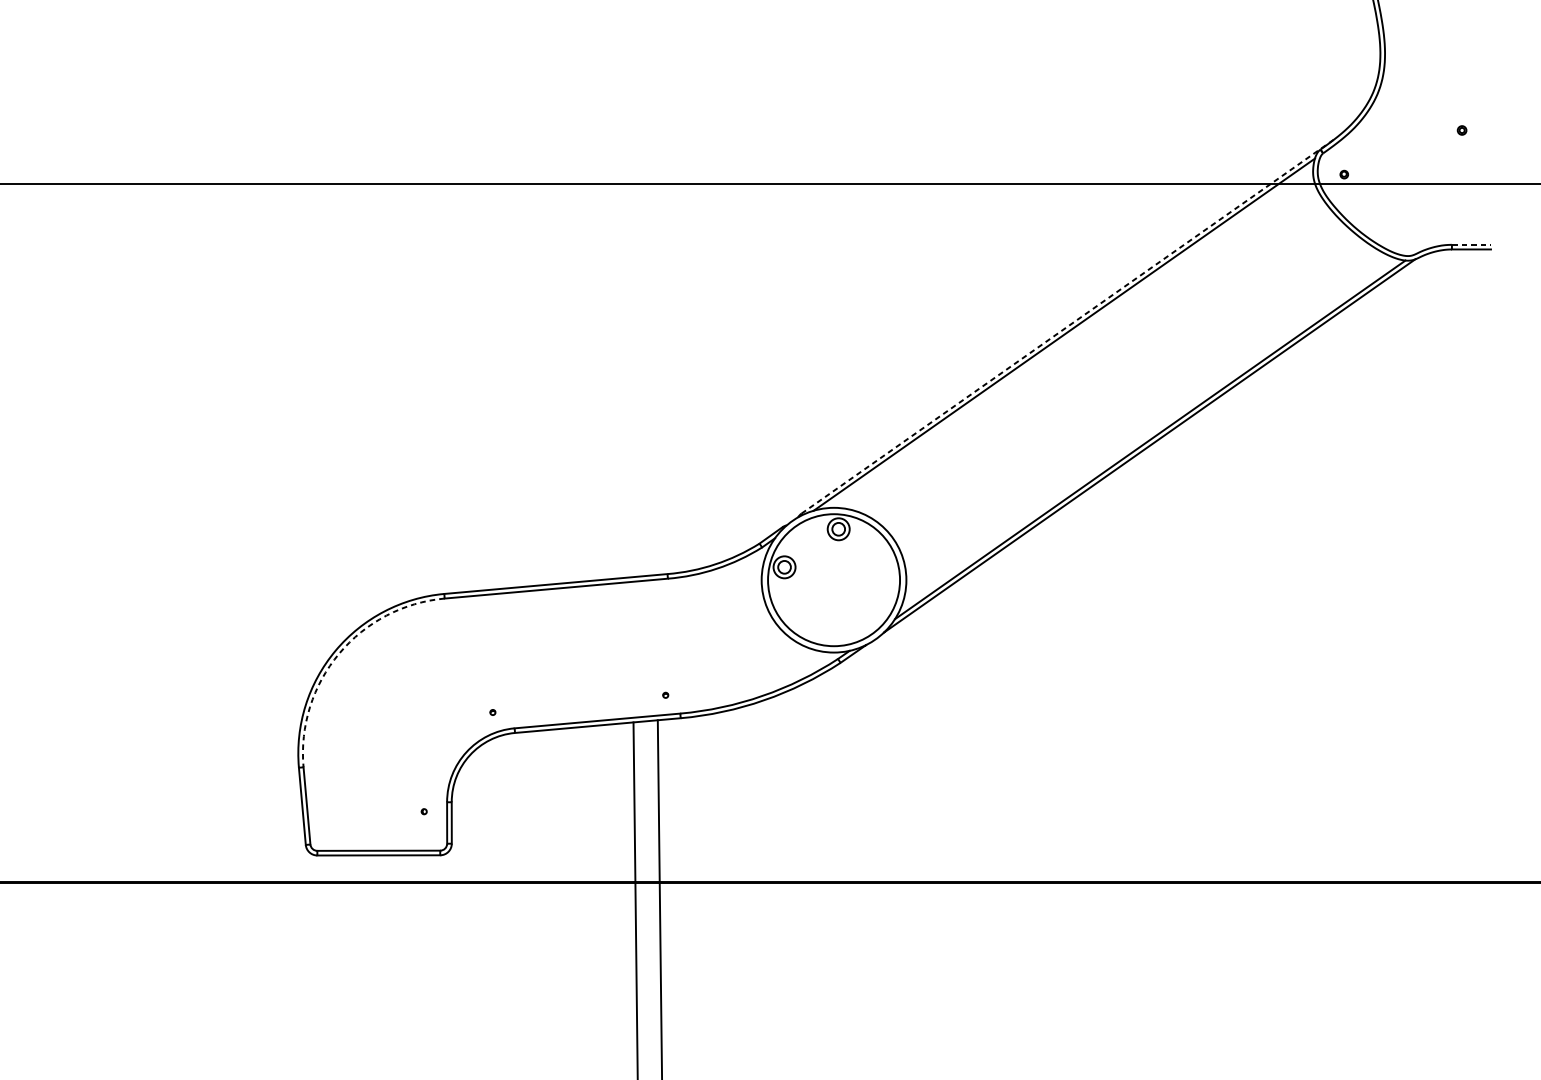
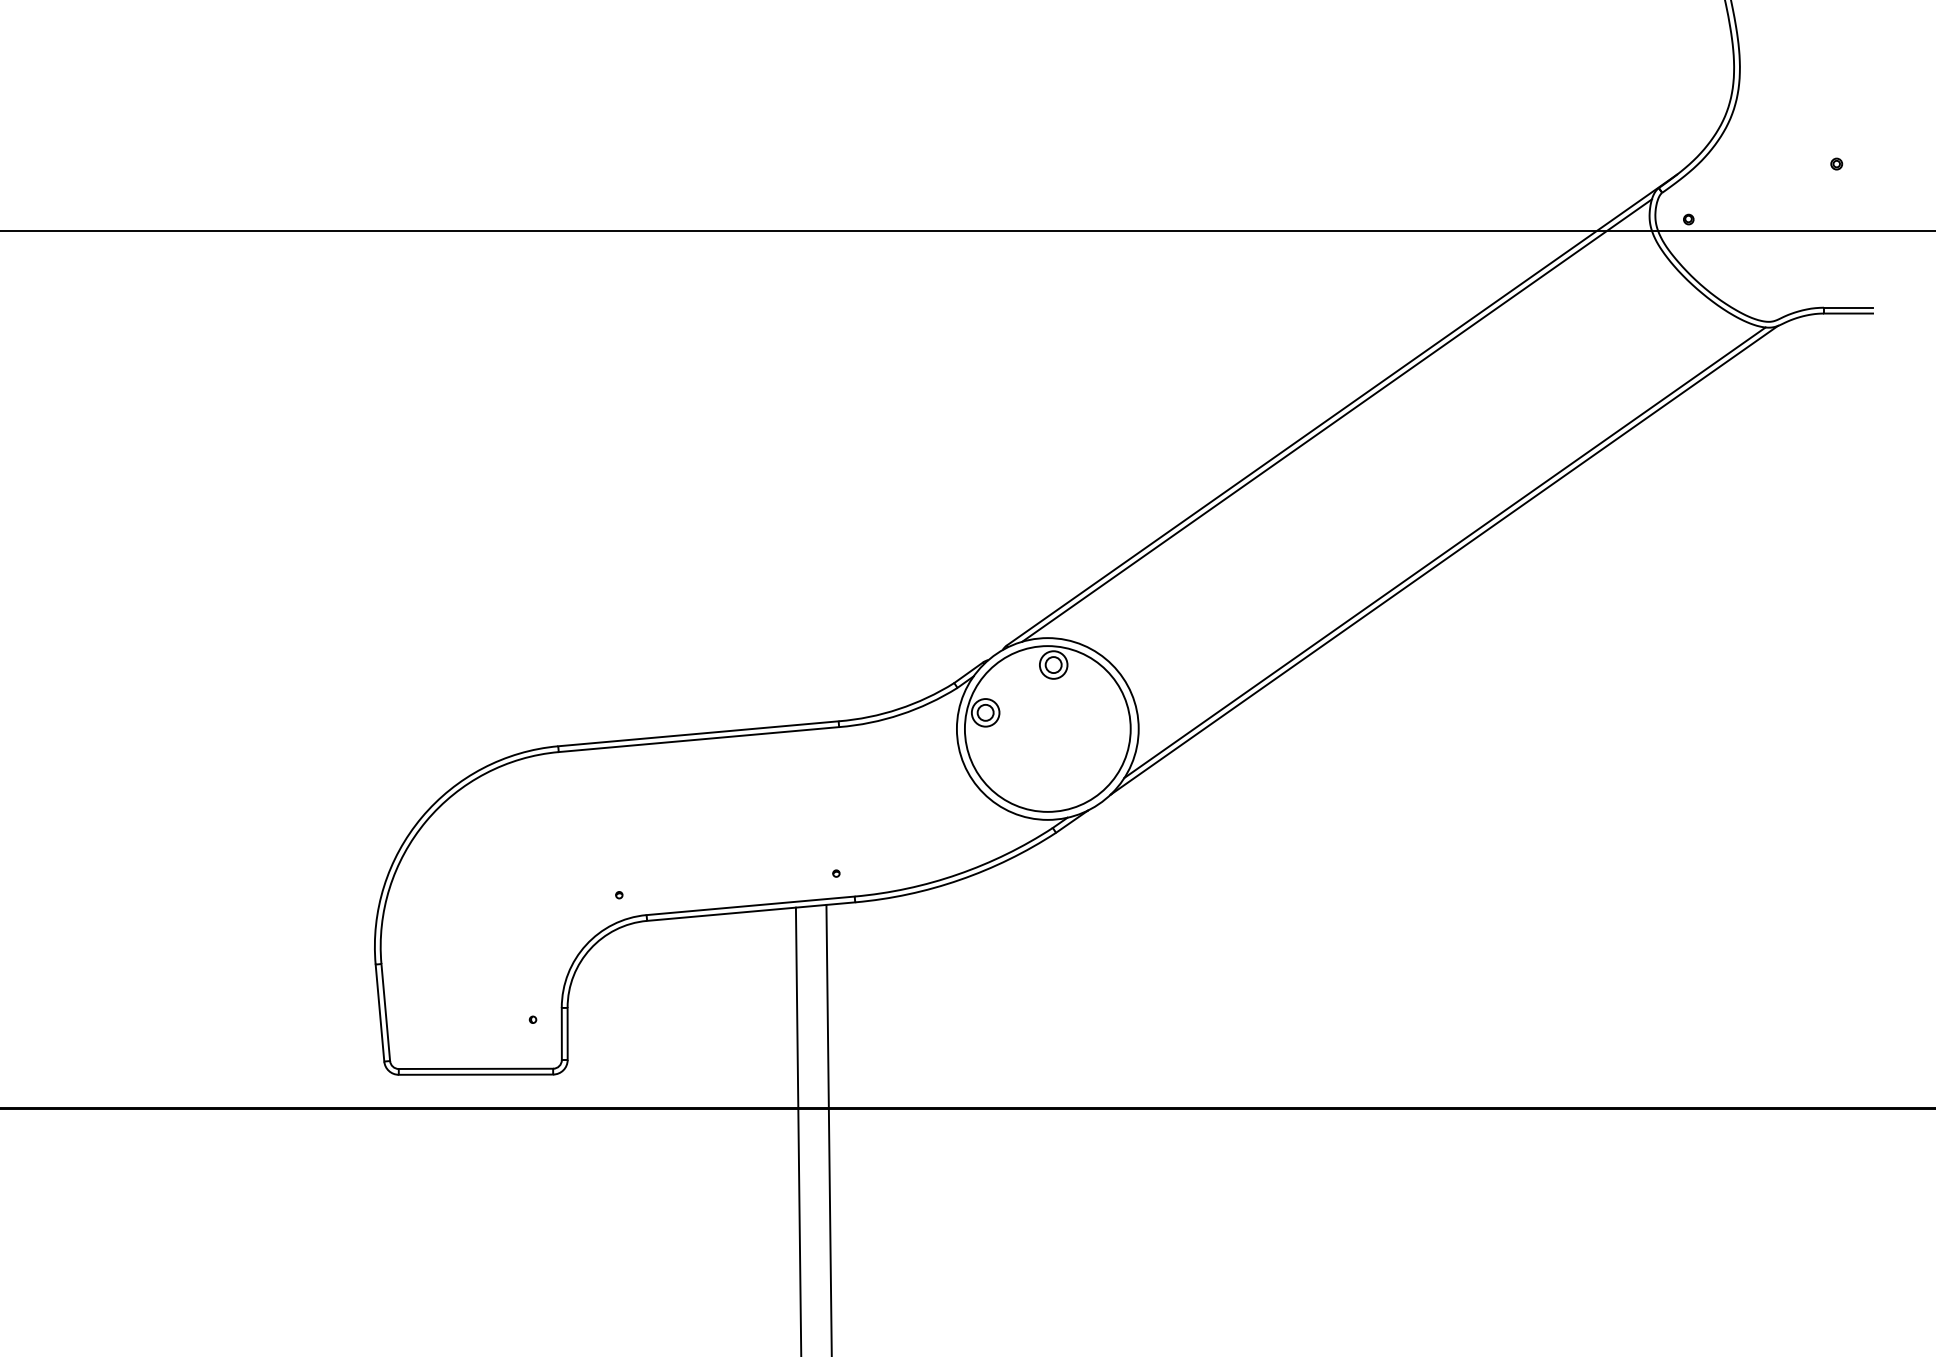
line: (1471, 244) -> (1848, 307), dashed -> solid
line: (1068, 326) -> (1342, 410), dashed -> solid
arc: (339, 653) -> (426, 821), dashed -> solid

